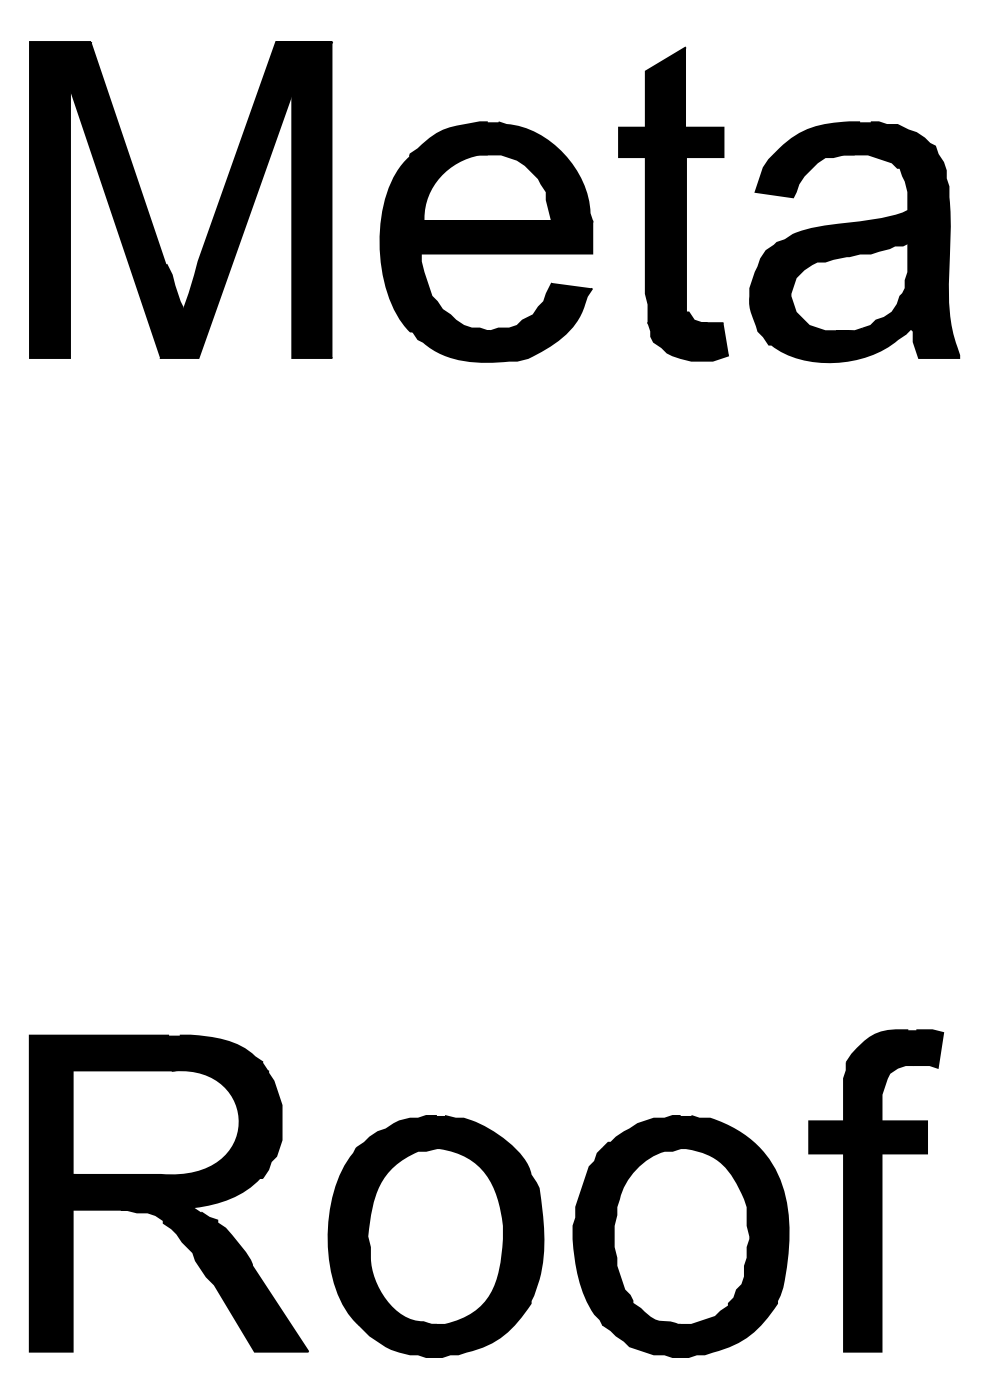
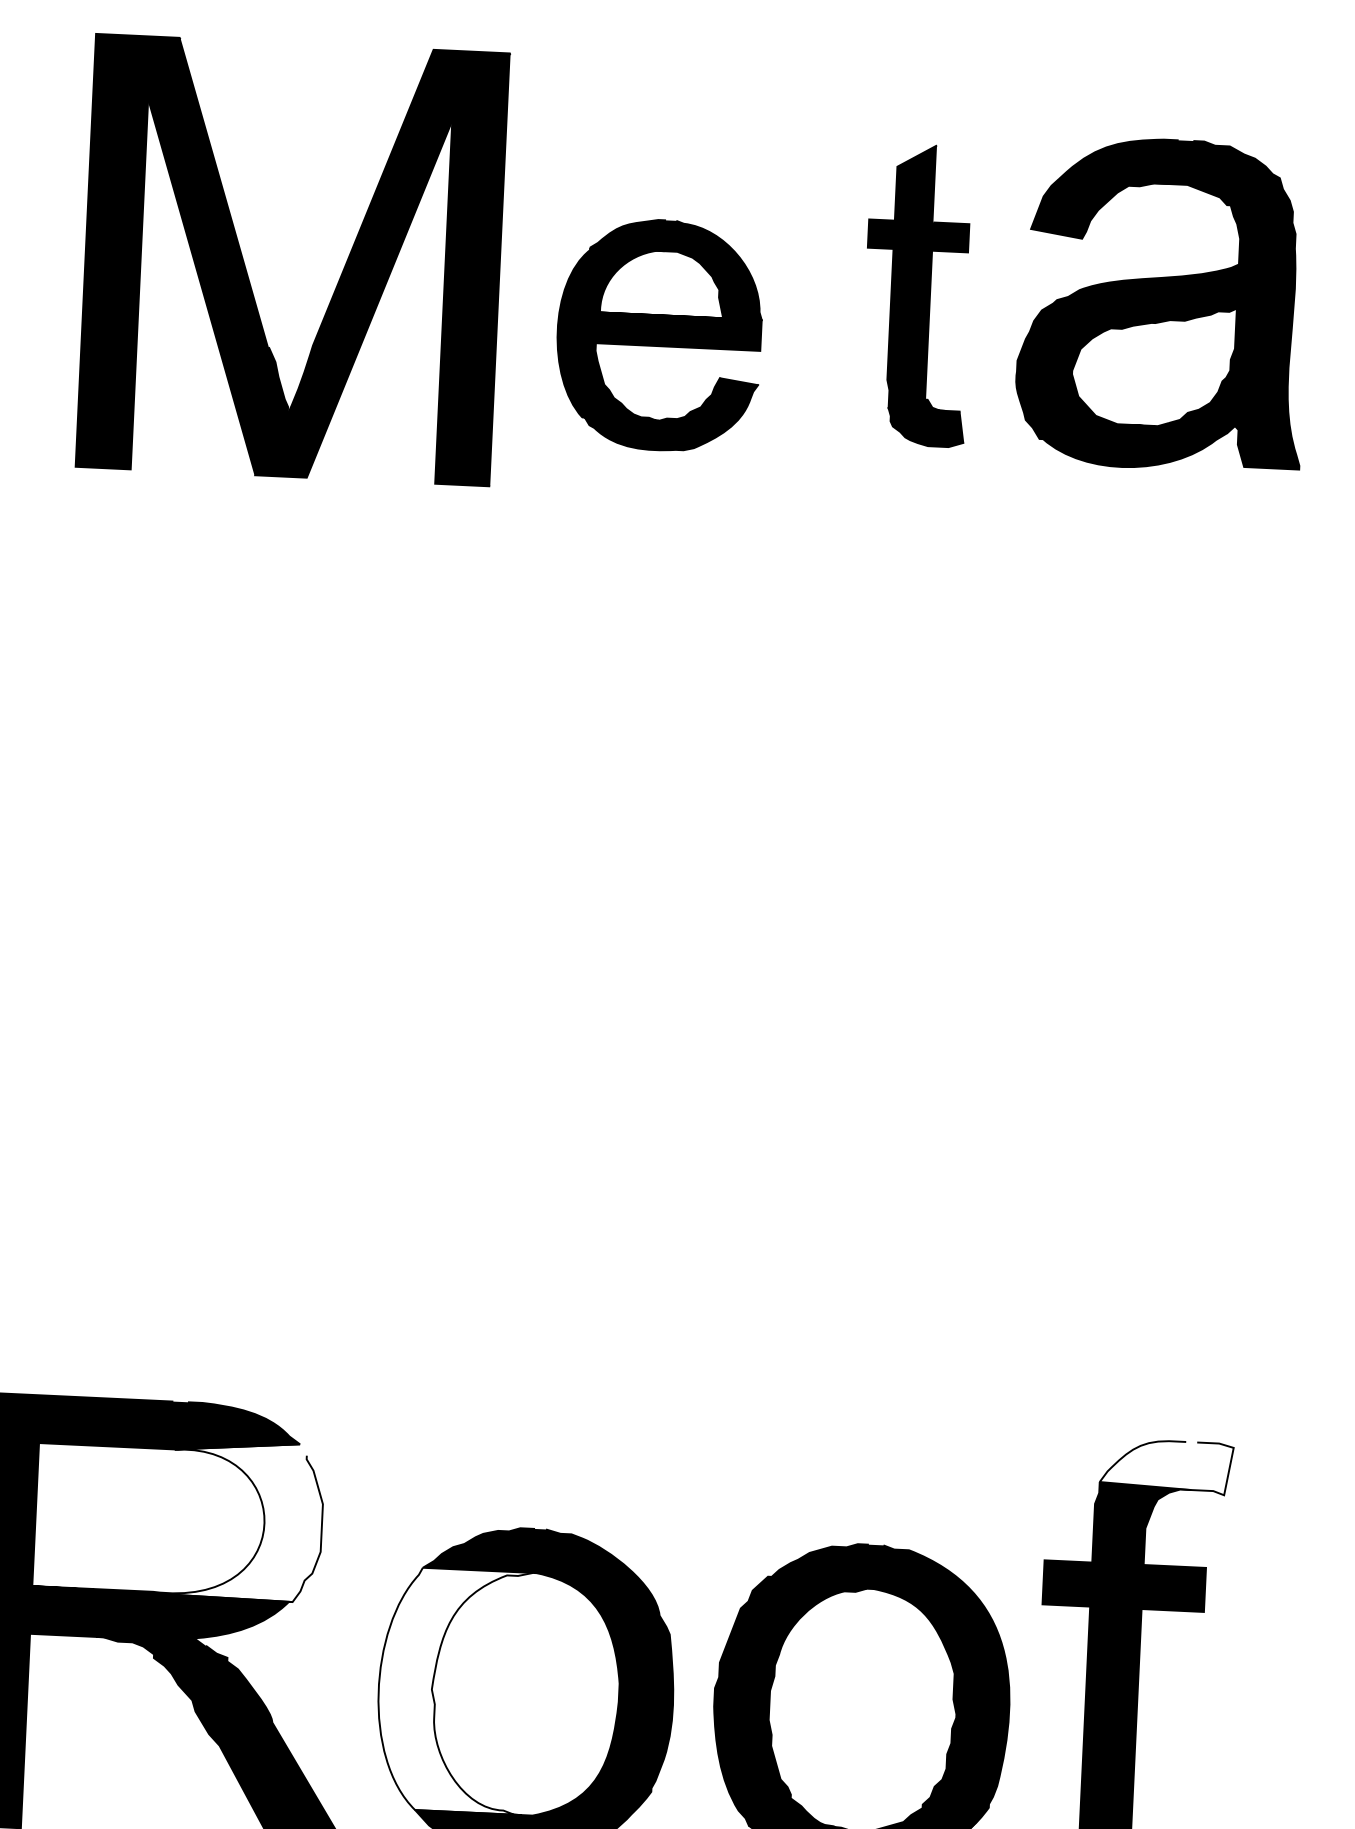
part: (673, 203) -> (918, 294), size x0.7
part: (148, 210) -> (247, 272), moved
part: (486, 241) -> (659, 334), size x0.7
part: (854, 242) -> (1163, 304), moved
fill: (894, 1048) -> (1166, 1466), removed
fill: (176, 1119) -> (178, 1516), removed
fill: (382, 1236) -> (452, 1690), removed

